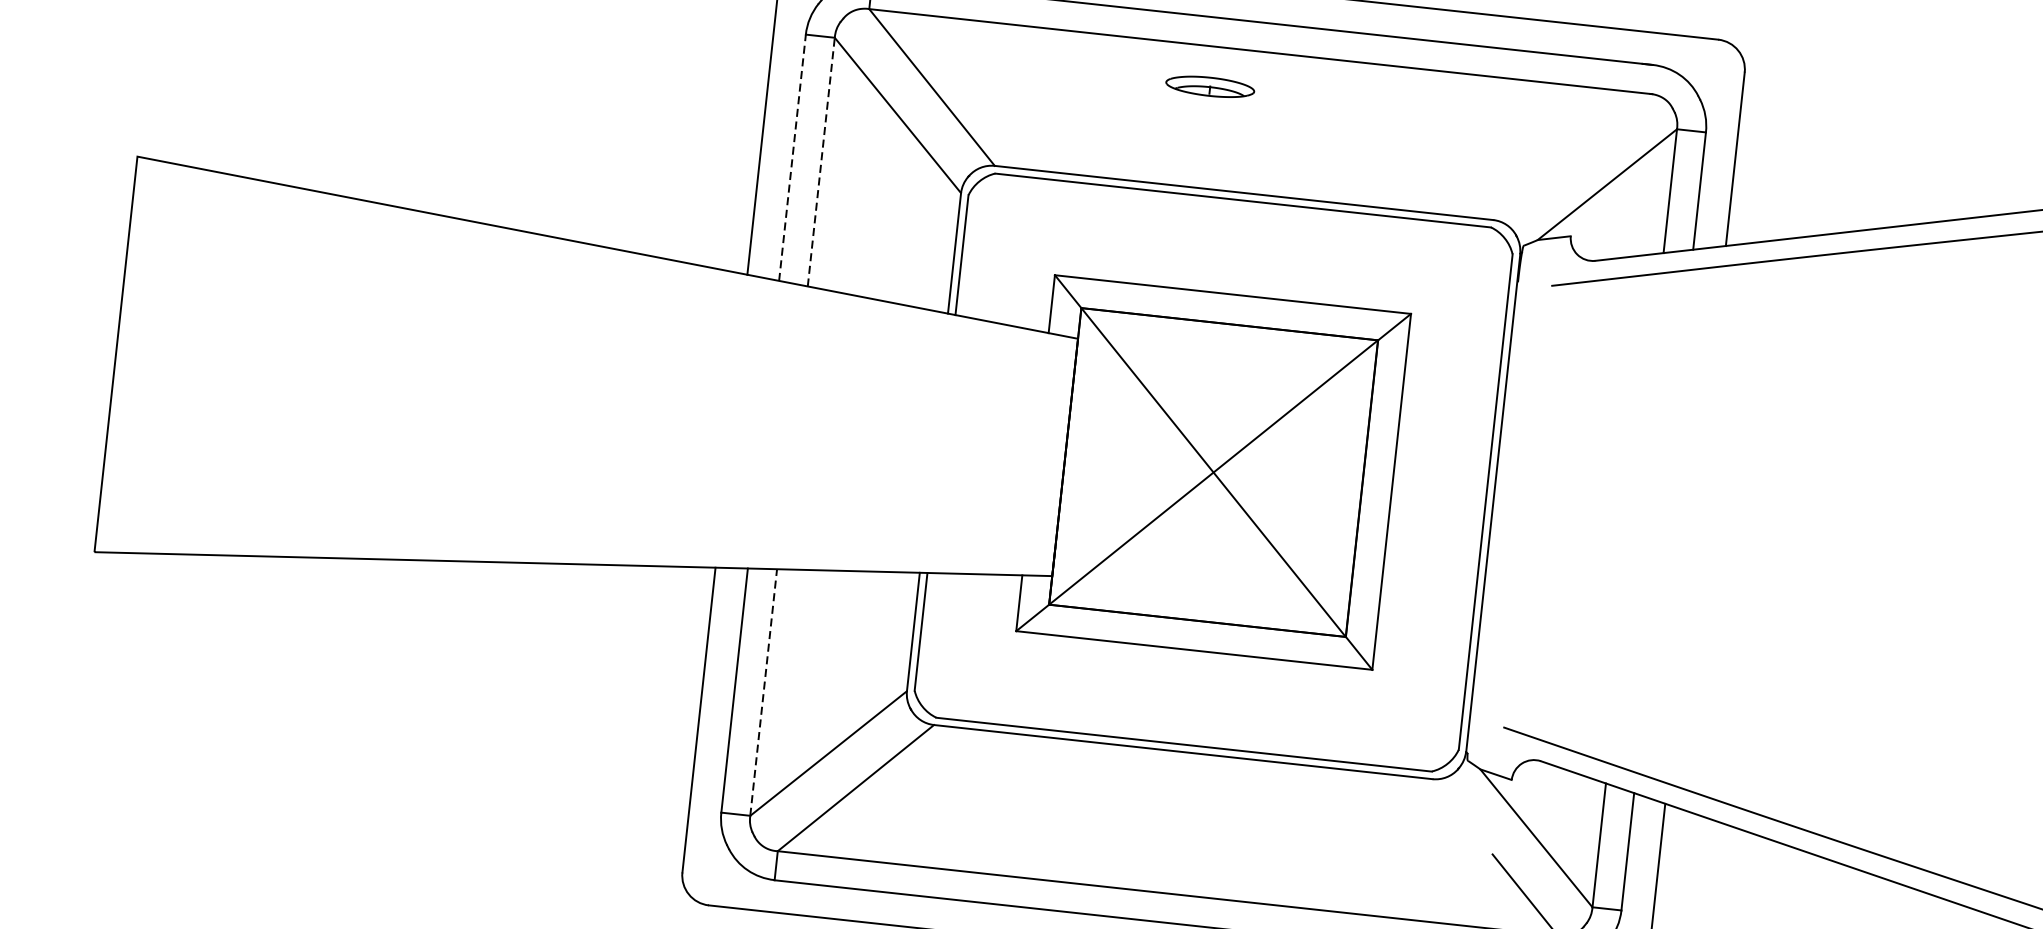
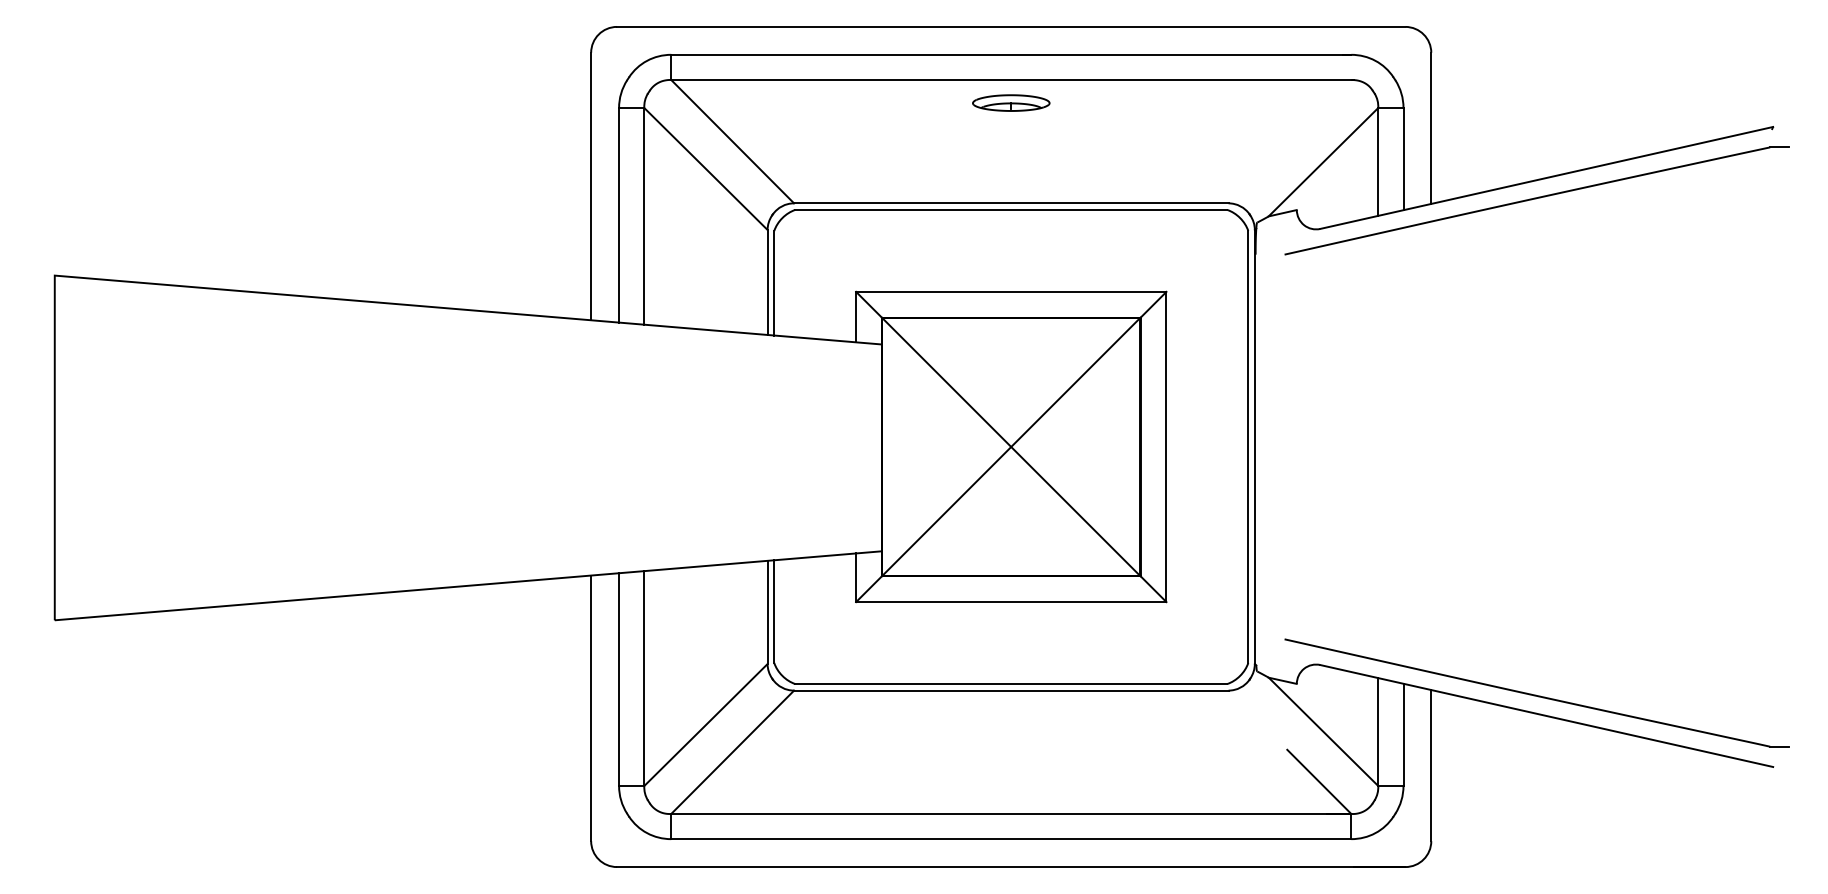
part: (1210, 86) -> (1011, 102), moved
line: (793, 156) -> (619, 214), dashed -> solid
line: (821, 161) -> (644, 215), dashed -> solid
line: (763, 692) -> (644, 678), dashed -> solid

